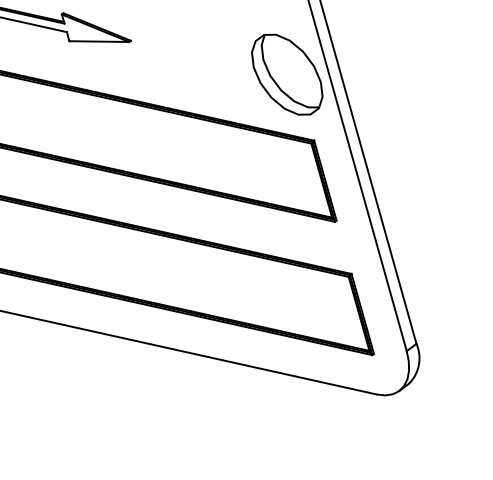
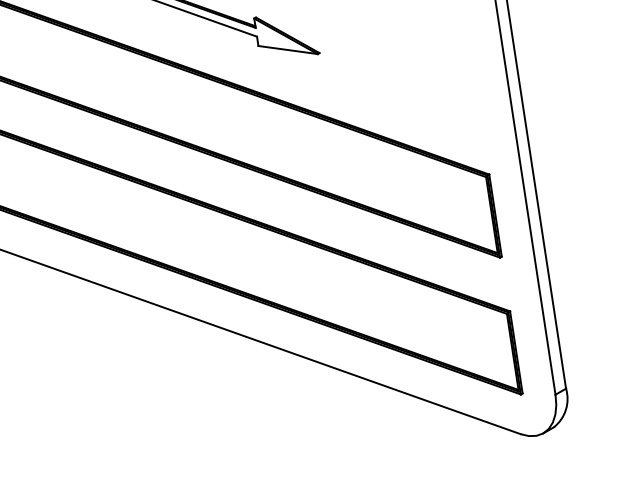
part: (287, 74) -> (470, 105), removed

